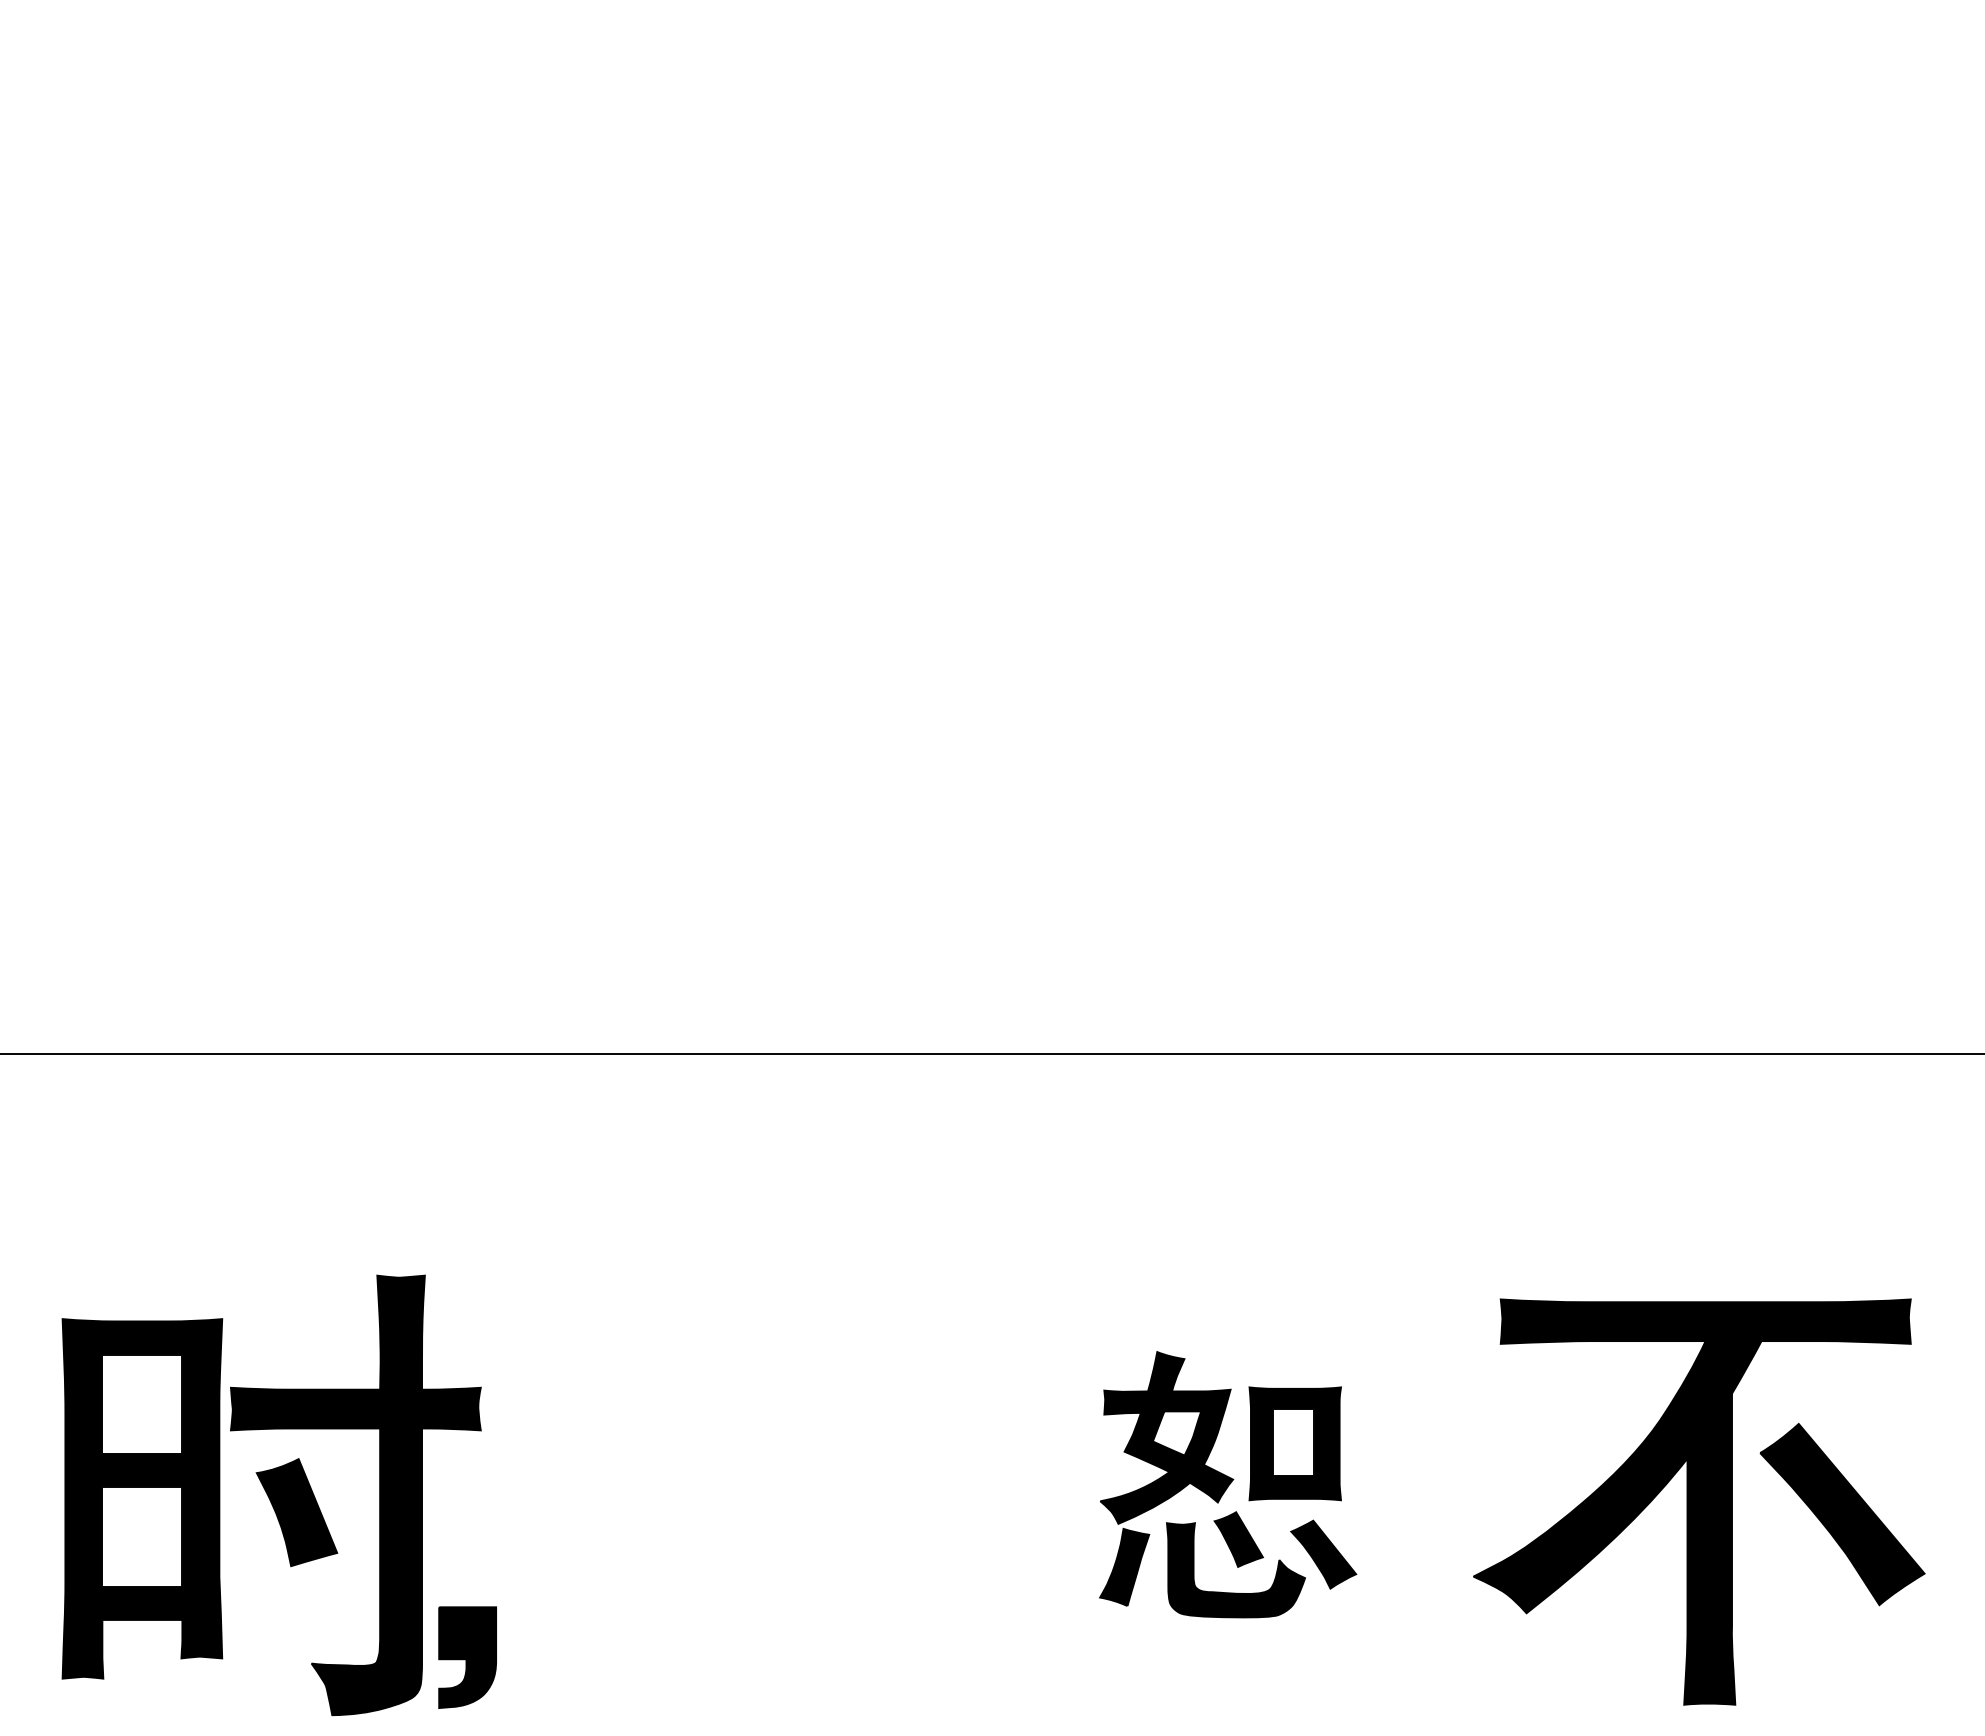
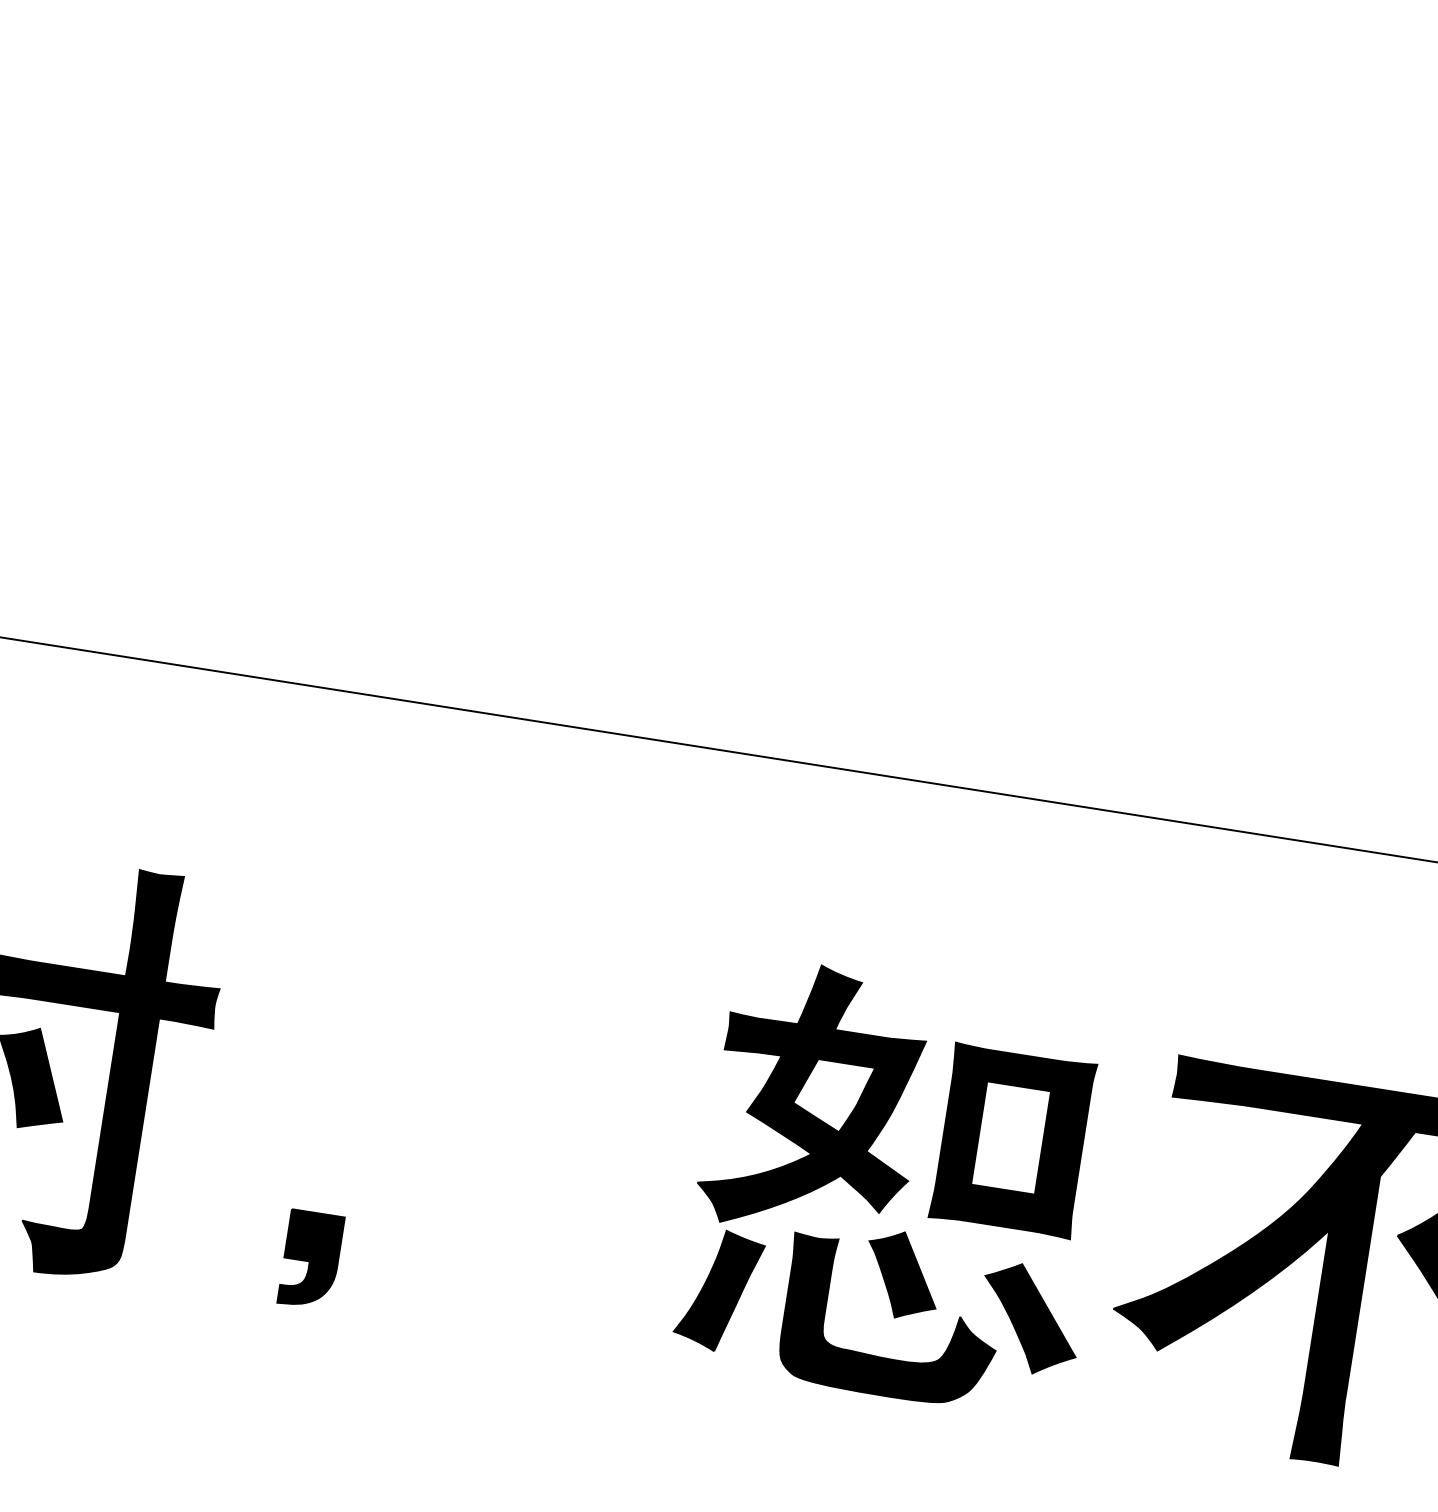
part: (1227, 1484) -> (898, 1187), size x1.67
part: (467, 1657) -> (310, 1259), moved

